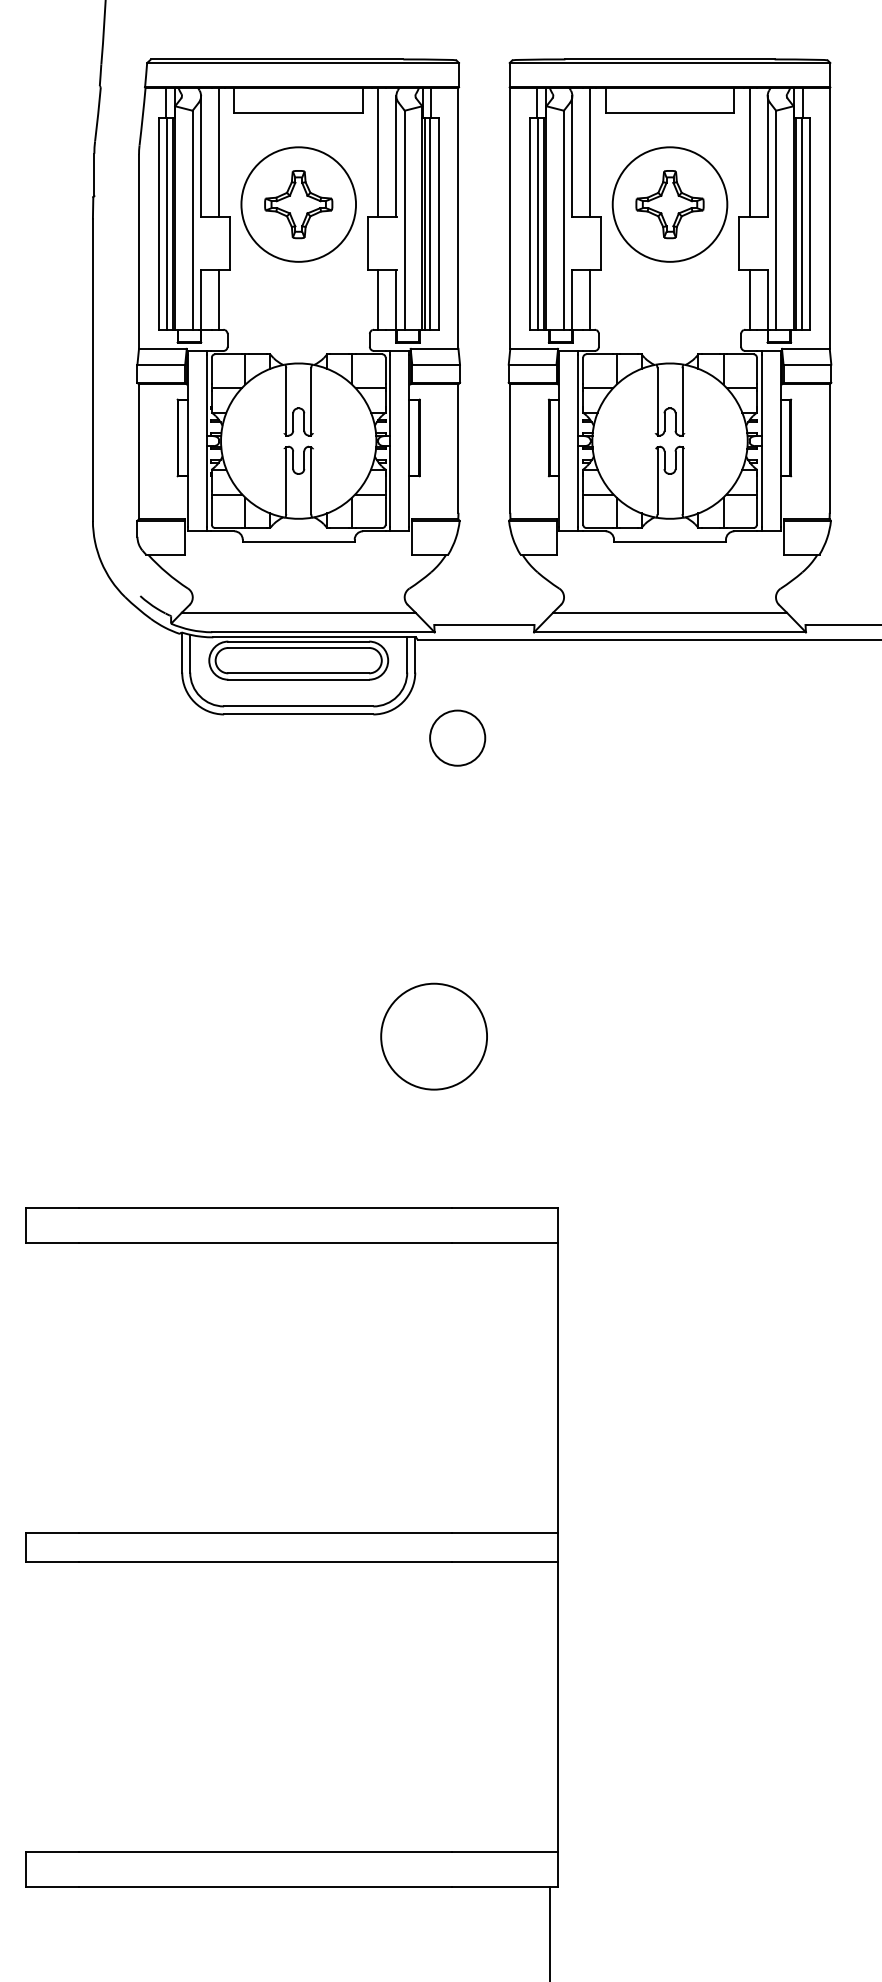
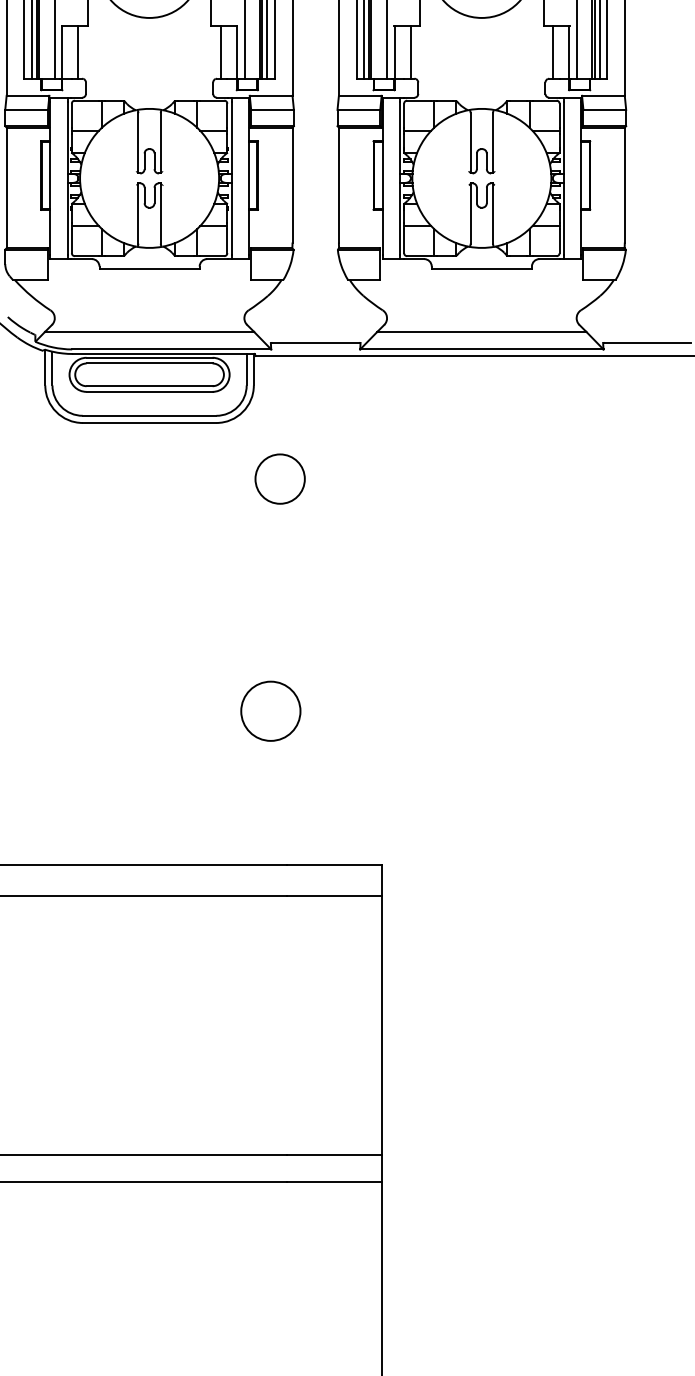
circle: (457, 737) -> (280, 478), moved
circle: (434, 1036) -> (271, 711), size x0.62

